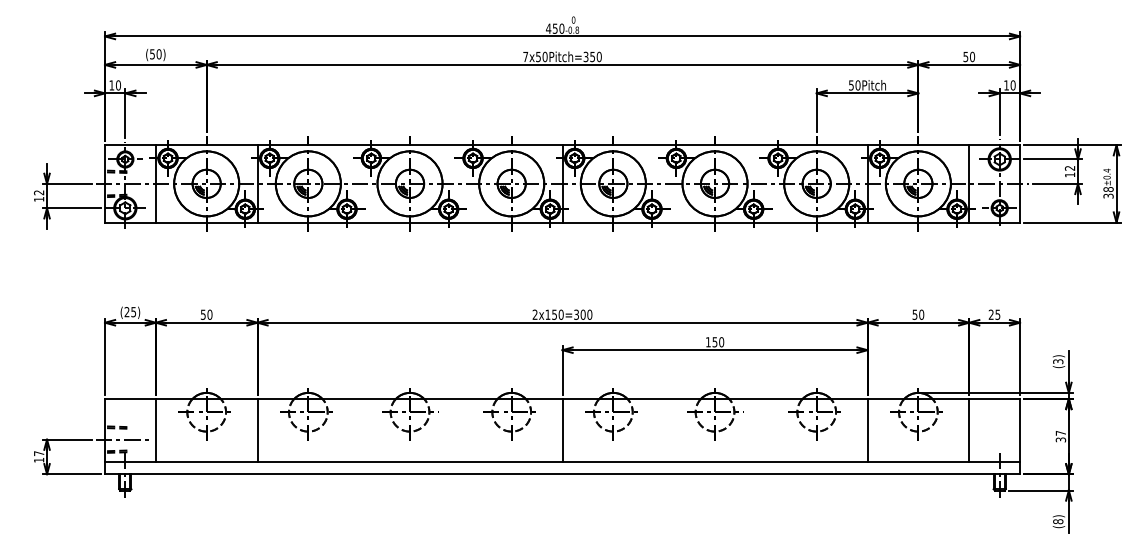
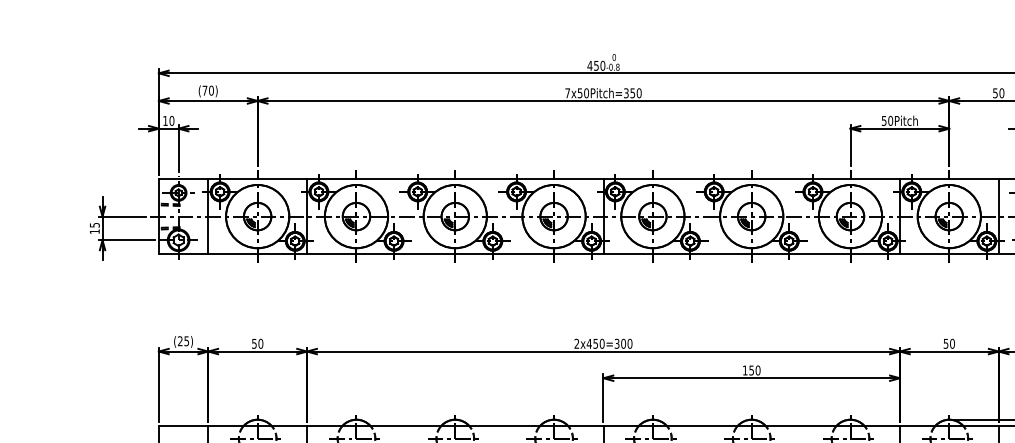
text: (152, 54) -> (205, 90), (50) -> (70)
text: (39, 192) -> (95, 224), 12 -> 15
text: (547, 314) -> (588, 343), 2x150=300 -> 2x450=300

